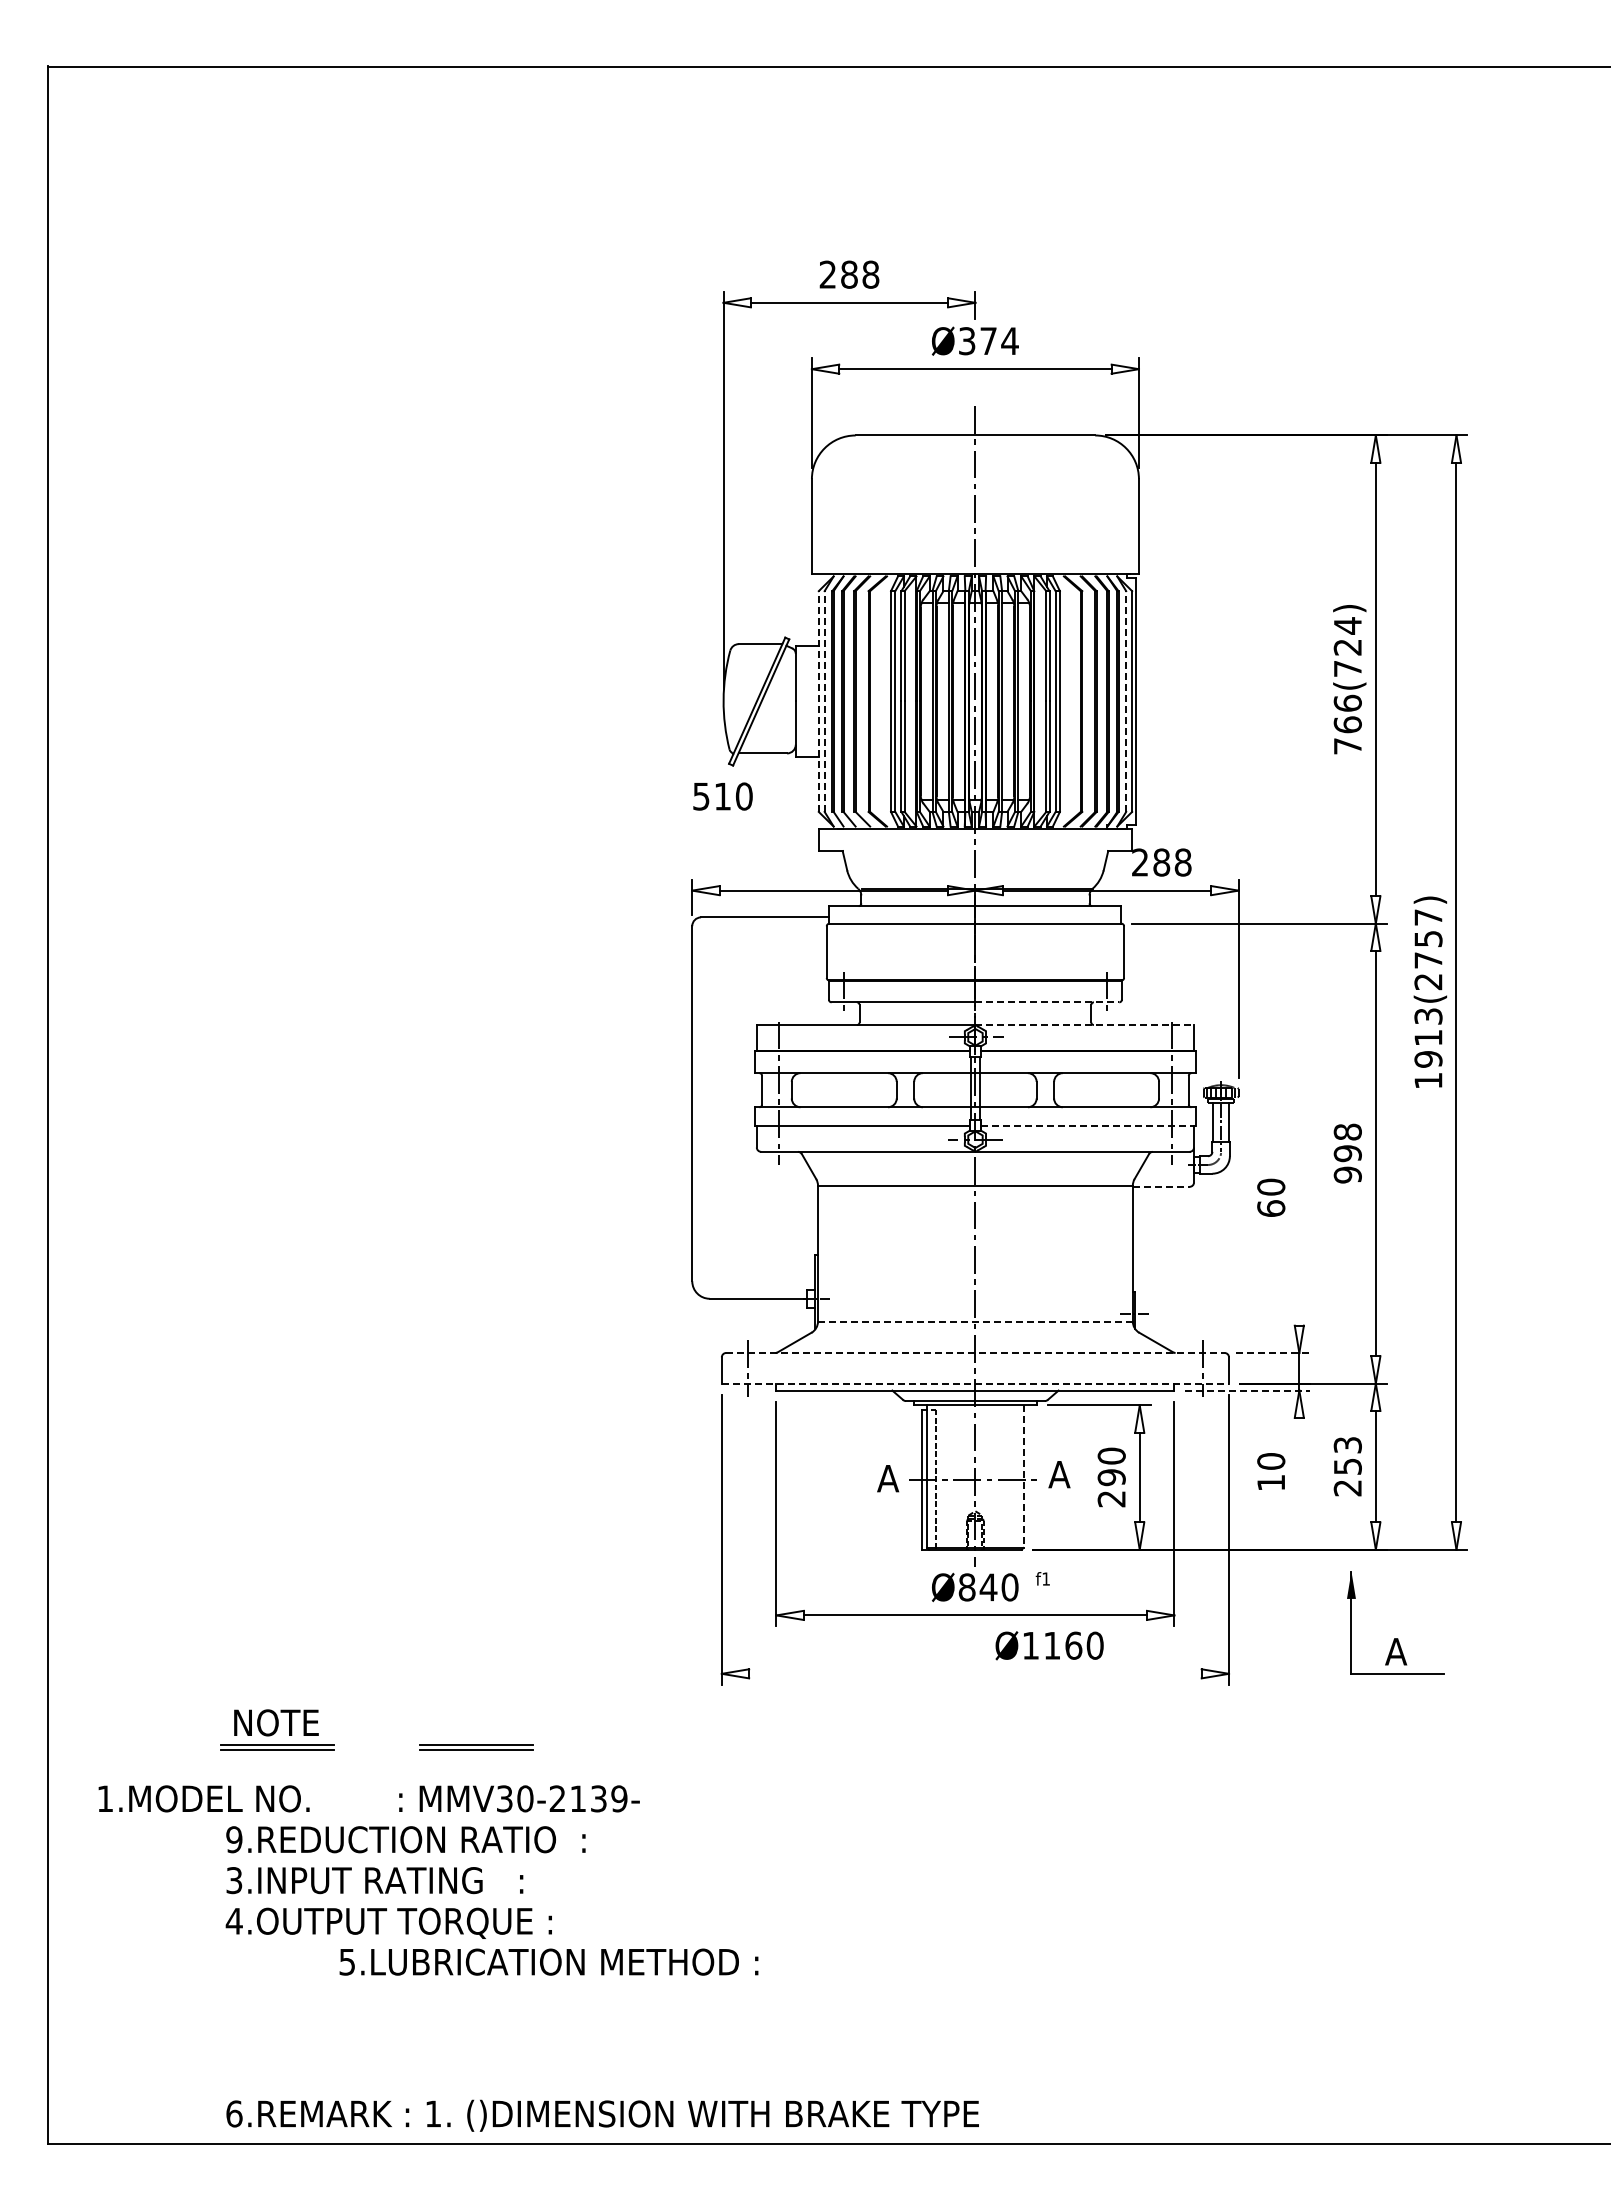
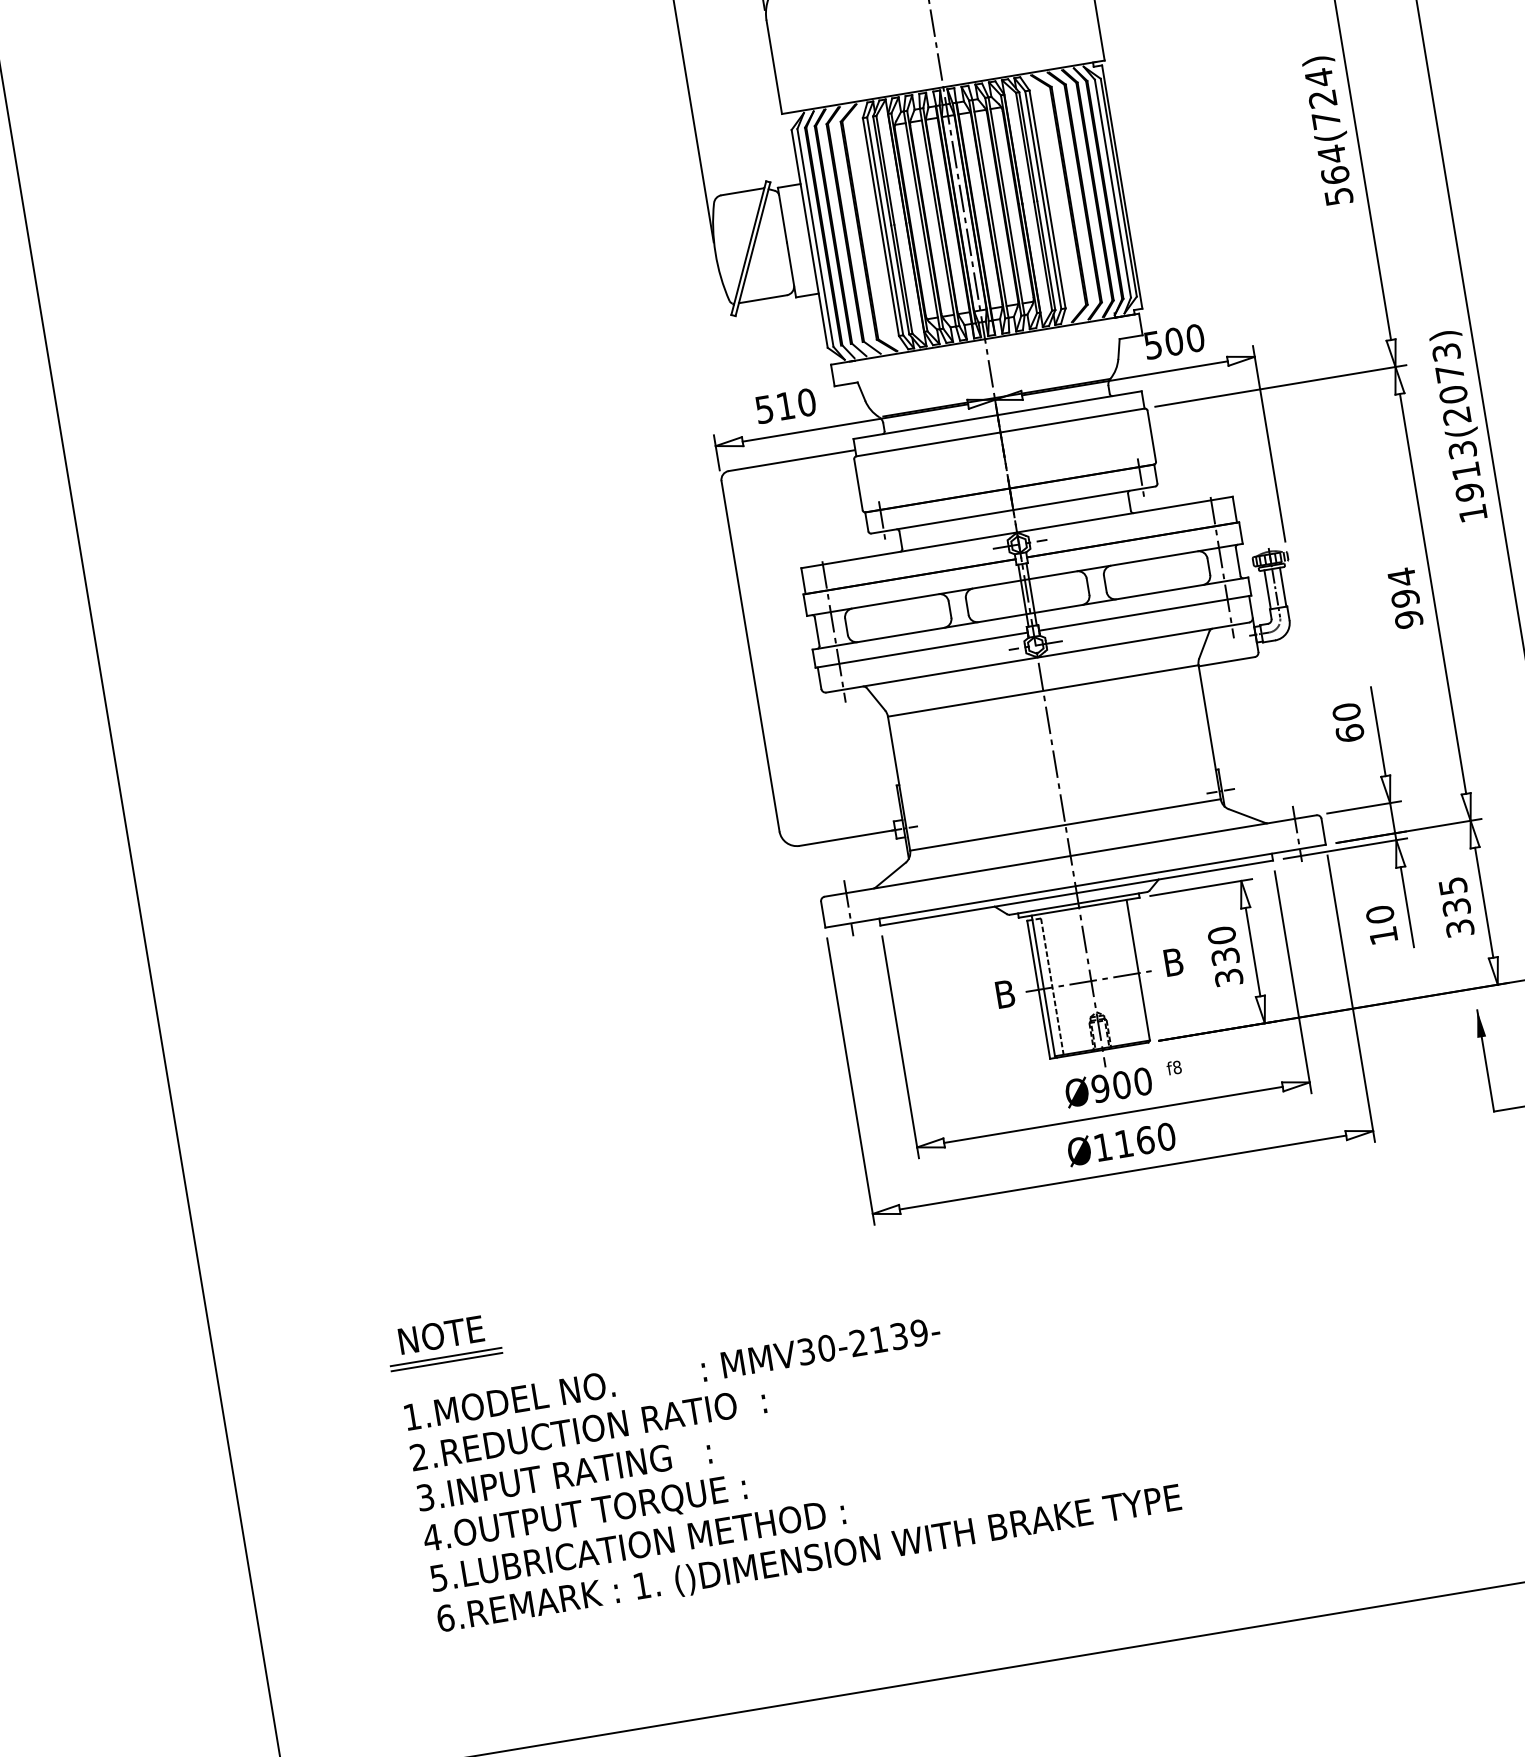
line: (818, 701) -> (809, 238), dashed -> solid
line: (824, 701) -> (815, 237), dashed -> solid
line: (1126, 701) -> (1113, 188), dashed -> solid
text: (1347, 724) -> (1335, 175), 766(724) -> 564(724)
text: (722, 796) -> (785, 406), moved
text: (1161, 862) -> (1174, 341), 288 -> 500
text: (1428, 938) -> (1449, 373), 1913(2757) -> 1913(2073)
line: (1047, 1002) -> (1084, 498), dashed -> solid
line: (1085, 1025) -> (1125, 514), dashed -> solid
line: (1088, 1125) -> (1145, 613), dashed -> solid
text: (1347, 1132) -> (1401, 577), 998 -> 994
line: (1161, 1186) -> (1226, 661), dashed -> solid
text: (1271, 1197) -> (1348, 722), moved
line: (1299, 1280) -> (1378, 731), added
line: (974, 1321) -> (1064, 825), dashed -> solid
line: (975, 1352) -> (1070, 855), dashed -> solid
line: (1273, 1352) -> (1364, 806), dashed -> solid
line: (975, 1383) -> (1075, 886), dashed -> solid
line: (1248, 1390) -> (1346, 848), dashed -> solid
line: (1299, 1458) -> (1407, 907), added
text: (1347, 1466) -> (1456, 907), 253 -> 335
text: (1059, 1474) -> (1173, 962), A -> B
line: (1023, 1477) -> (1138, 970), dashed -> solid
text: (888, 1478) -> (1005, 994), A -> B
text: (1111, 1488) -> (1226, 967), 290 -> 330
text: (1046, 1578) -> (1177, 1066), f1 -> f8
text: (977, 1587) -> (1110, 1087), Ø840 -> Ø900
text: (1049, 1645) -> (1121, 1144), moved
line: (975, 1673) -> (1123, 1172), added
part: (476, 1747) -> (642, 1326), removed
text: (368, 1798) -> (671, 1373), moved
text: (234, 1839) -> (419, 1456), 9.REDUCTION -> 2.REDUCTION
text: (548, 1961) -> (637, 1544), moved
text: (602, 2115) -> (809, 1559), moved

